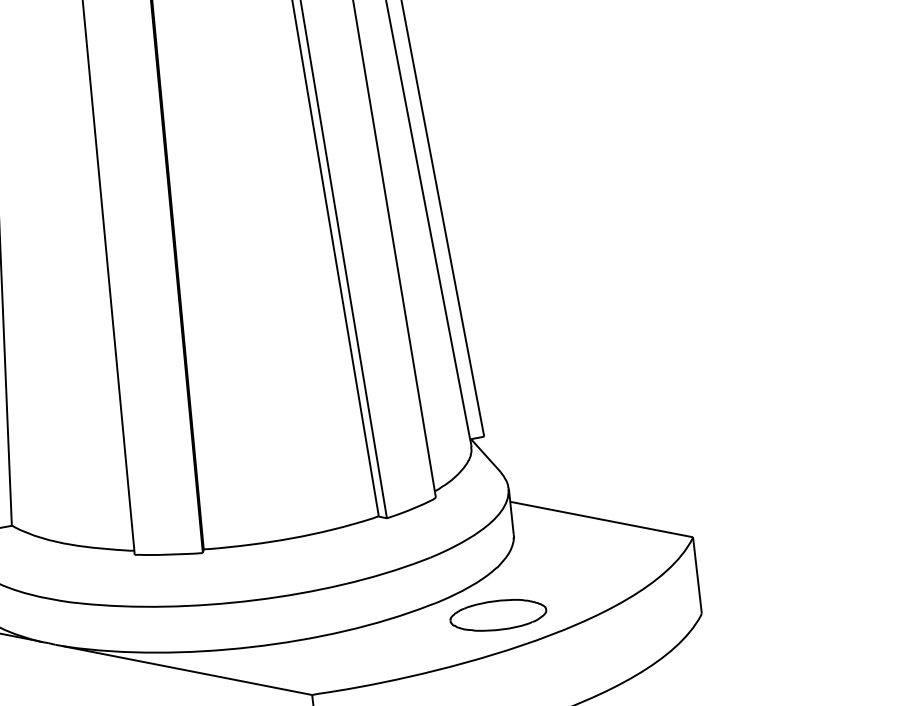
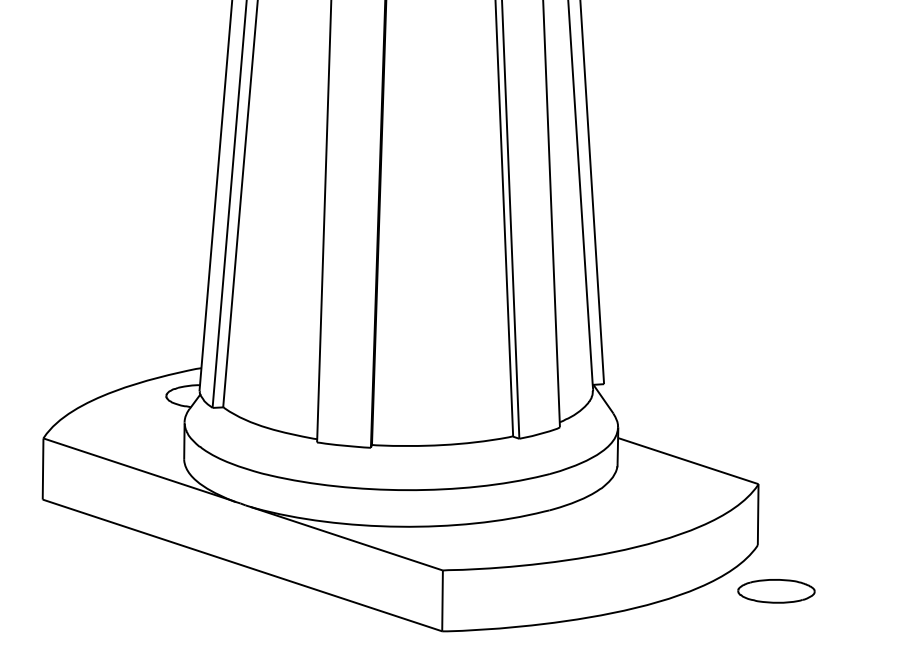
part: (498, 615) -> (776, 591), moved

